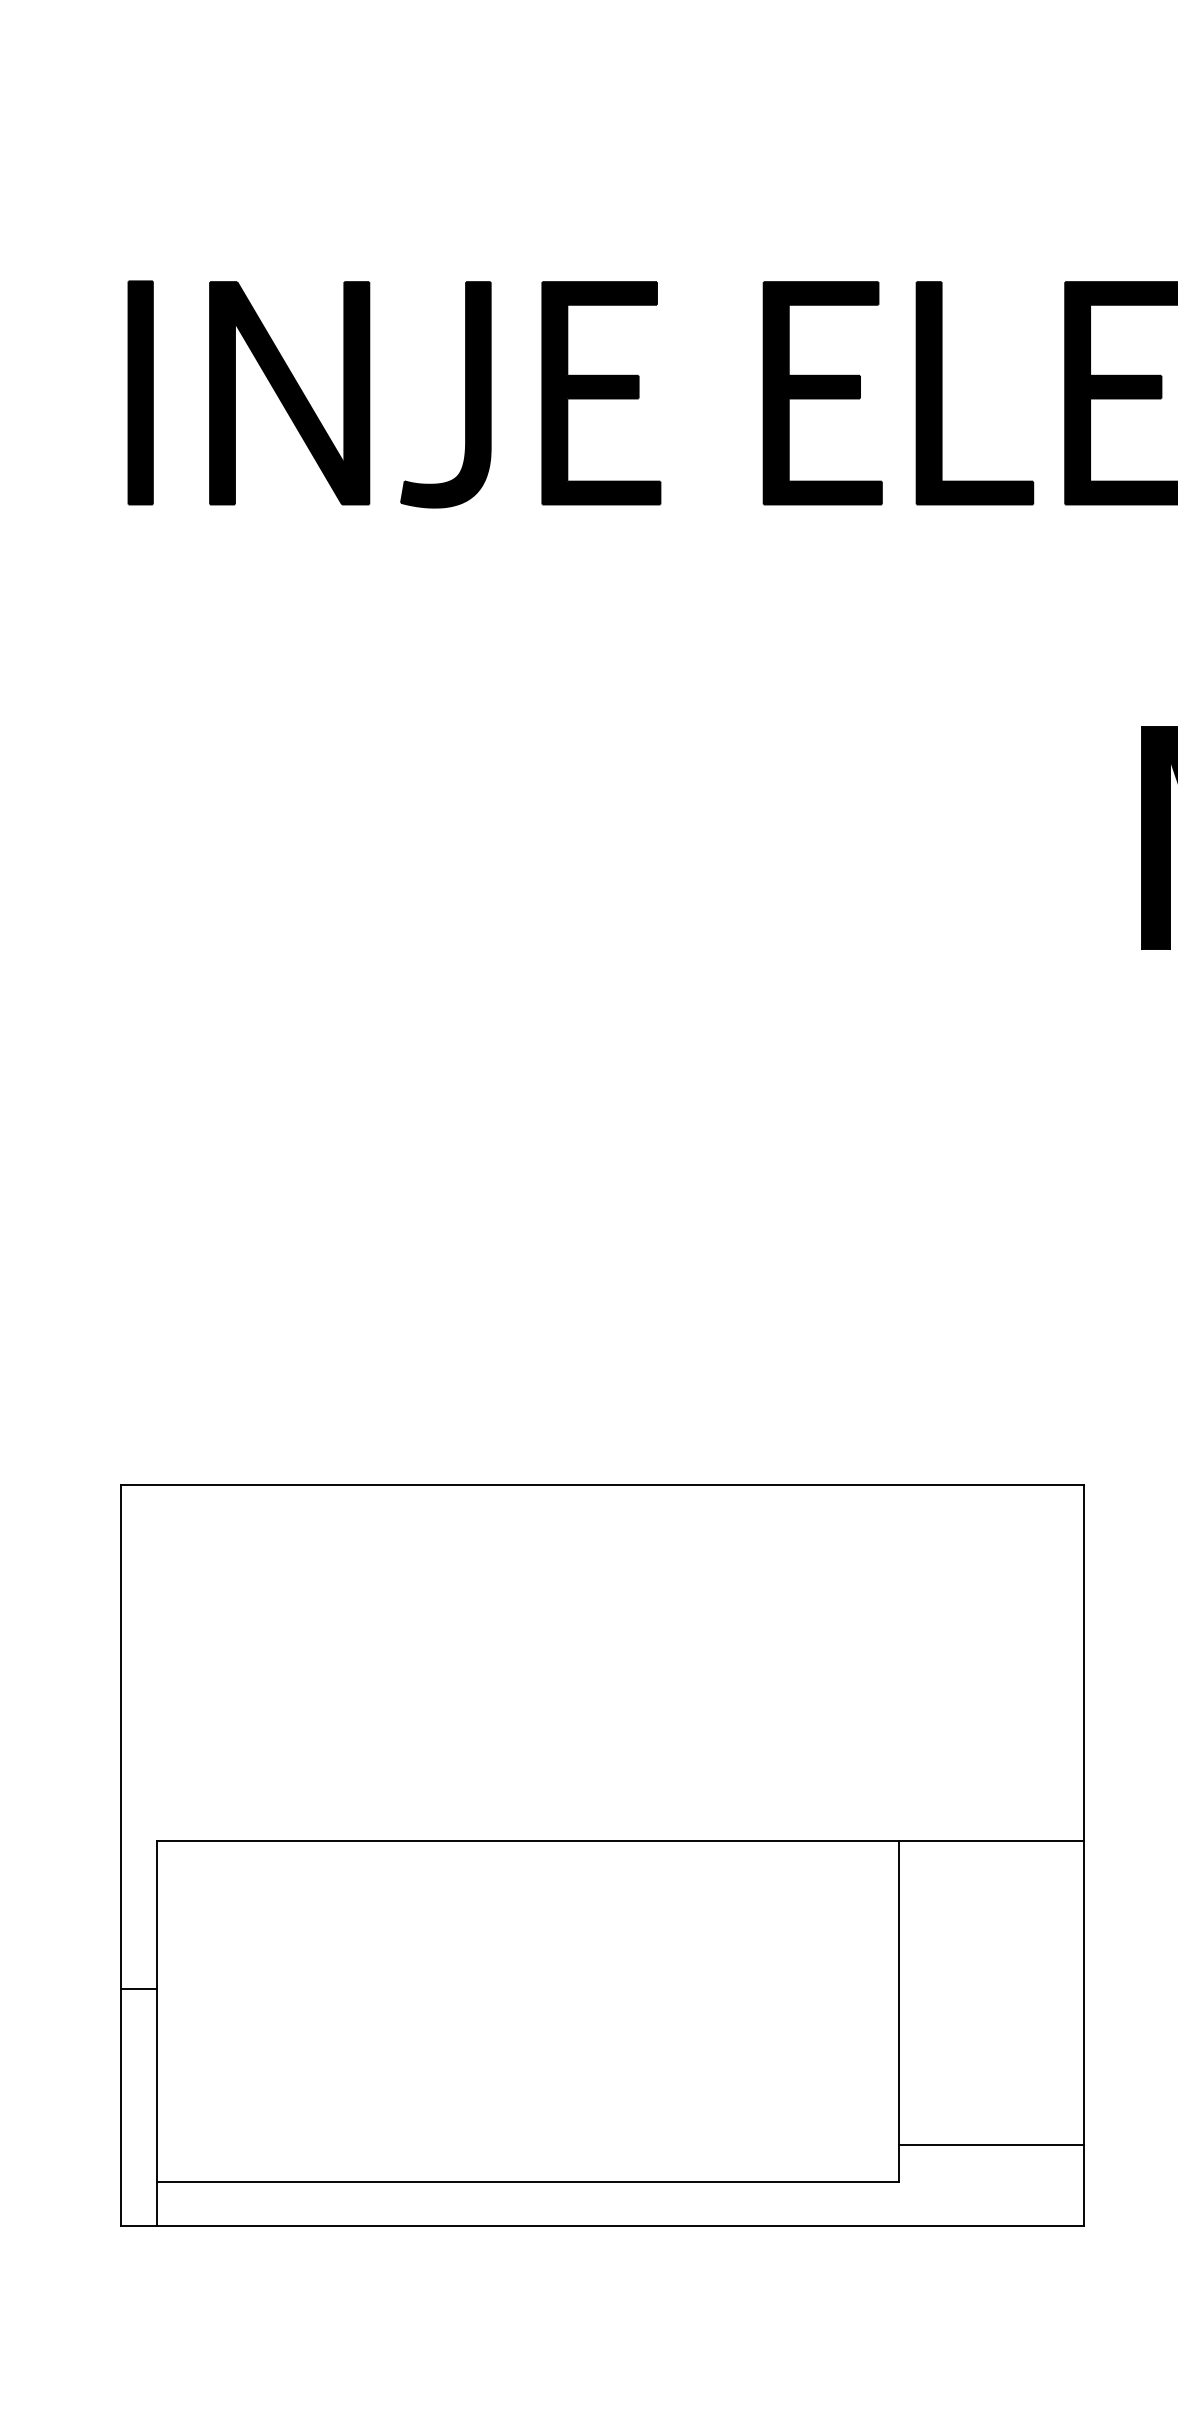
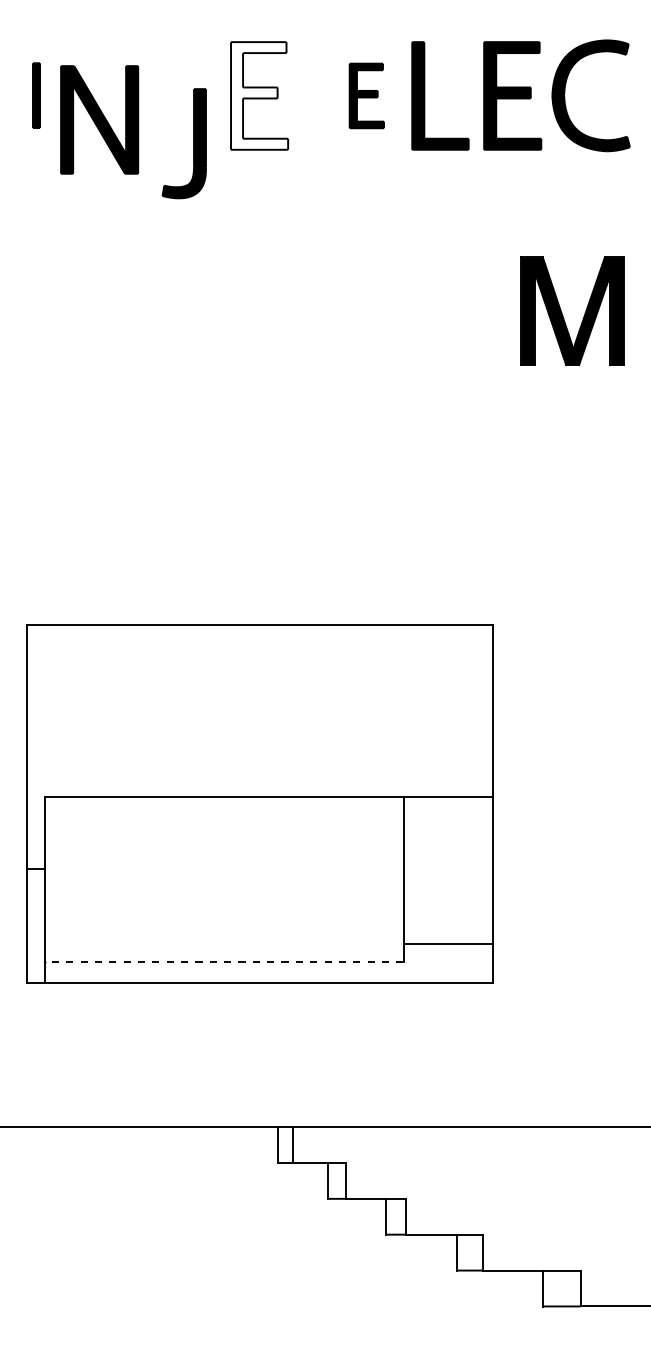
part: (140, 392) -> (36, 95), size x0.6
part: (289, 392) -> (99, 119), moved
fill: (601, 392) -> (259, 95), removed
part: (822, 392) -> (366, 95), size x0.6
part: (464, 394) -> (193, 143), moved
line: (526, 2180) -> (223, 961), solid -> dashed

